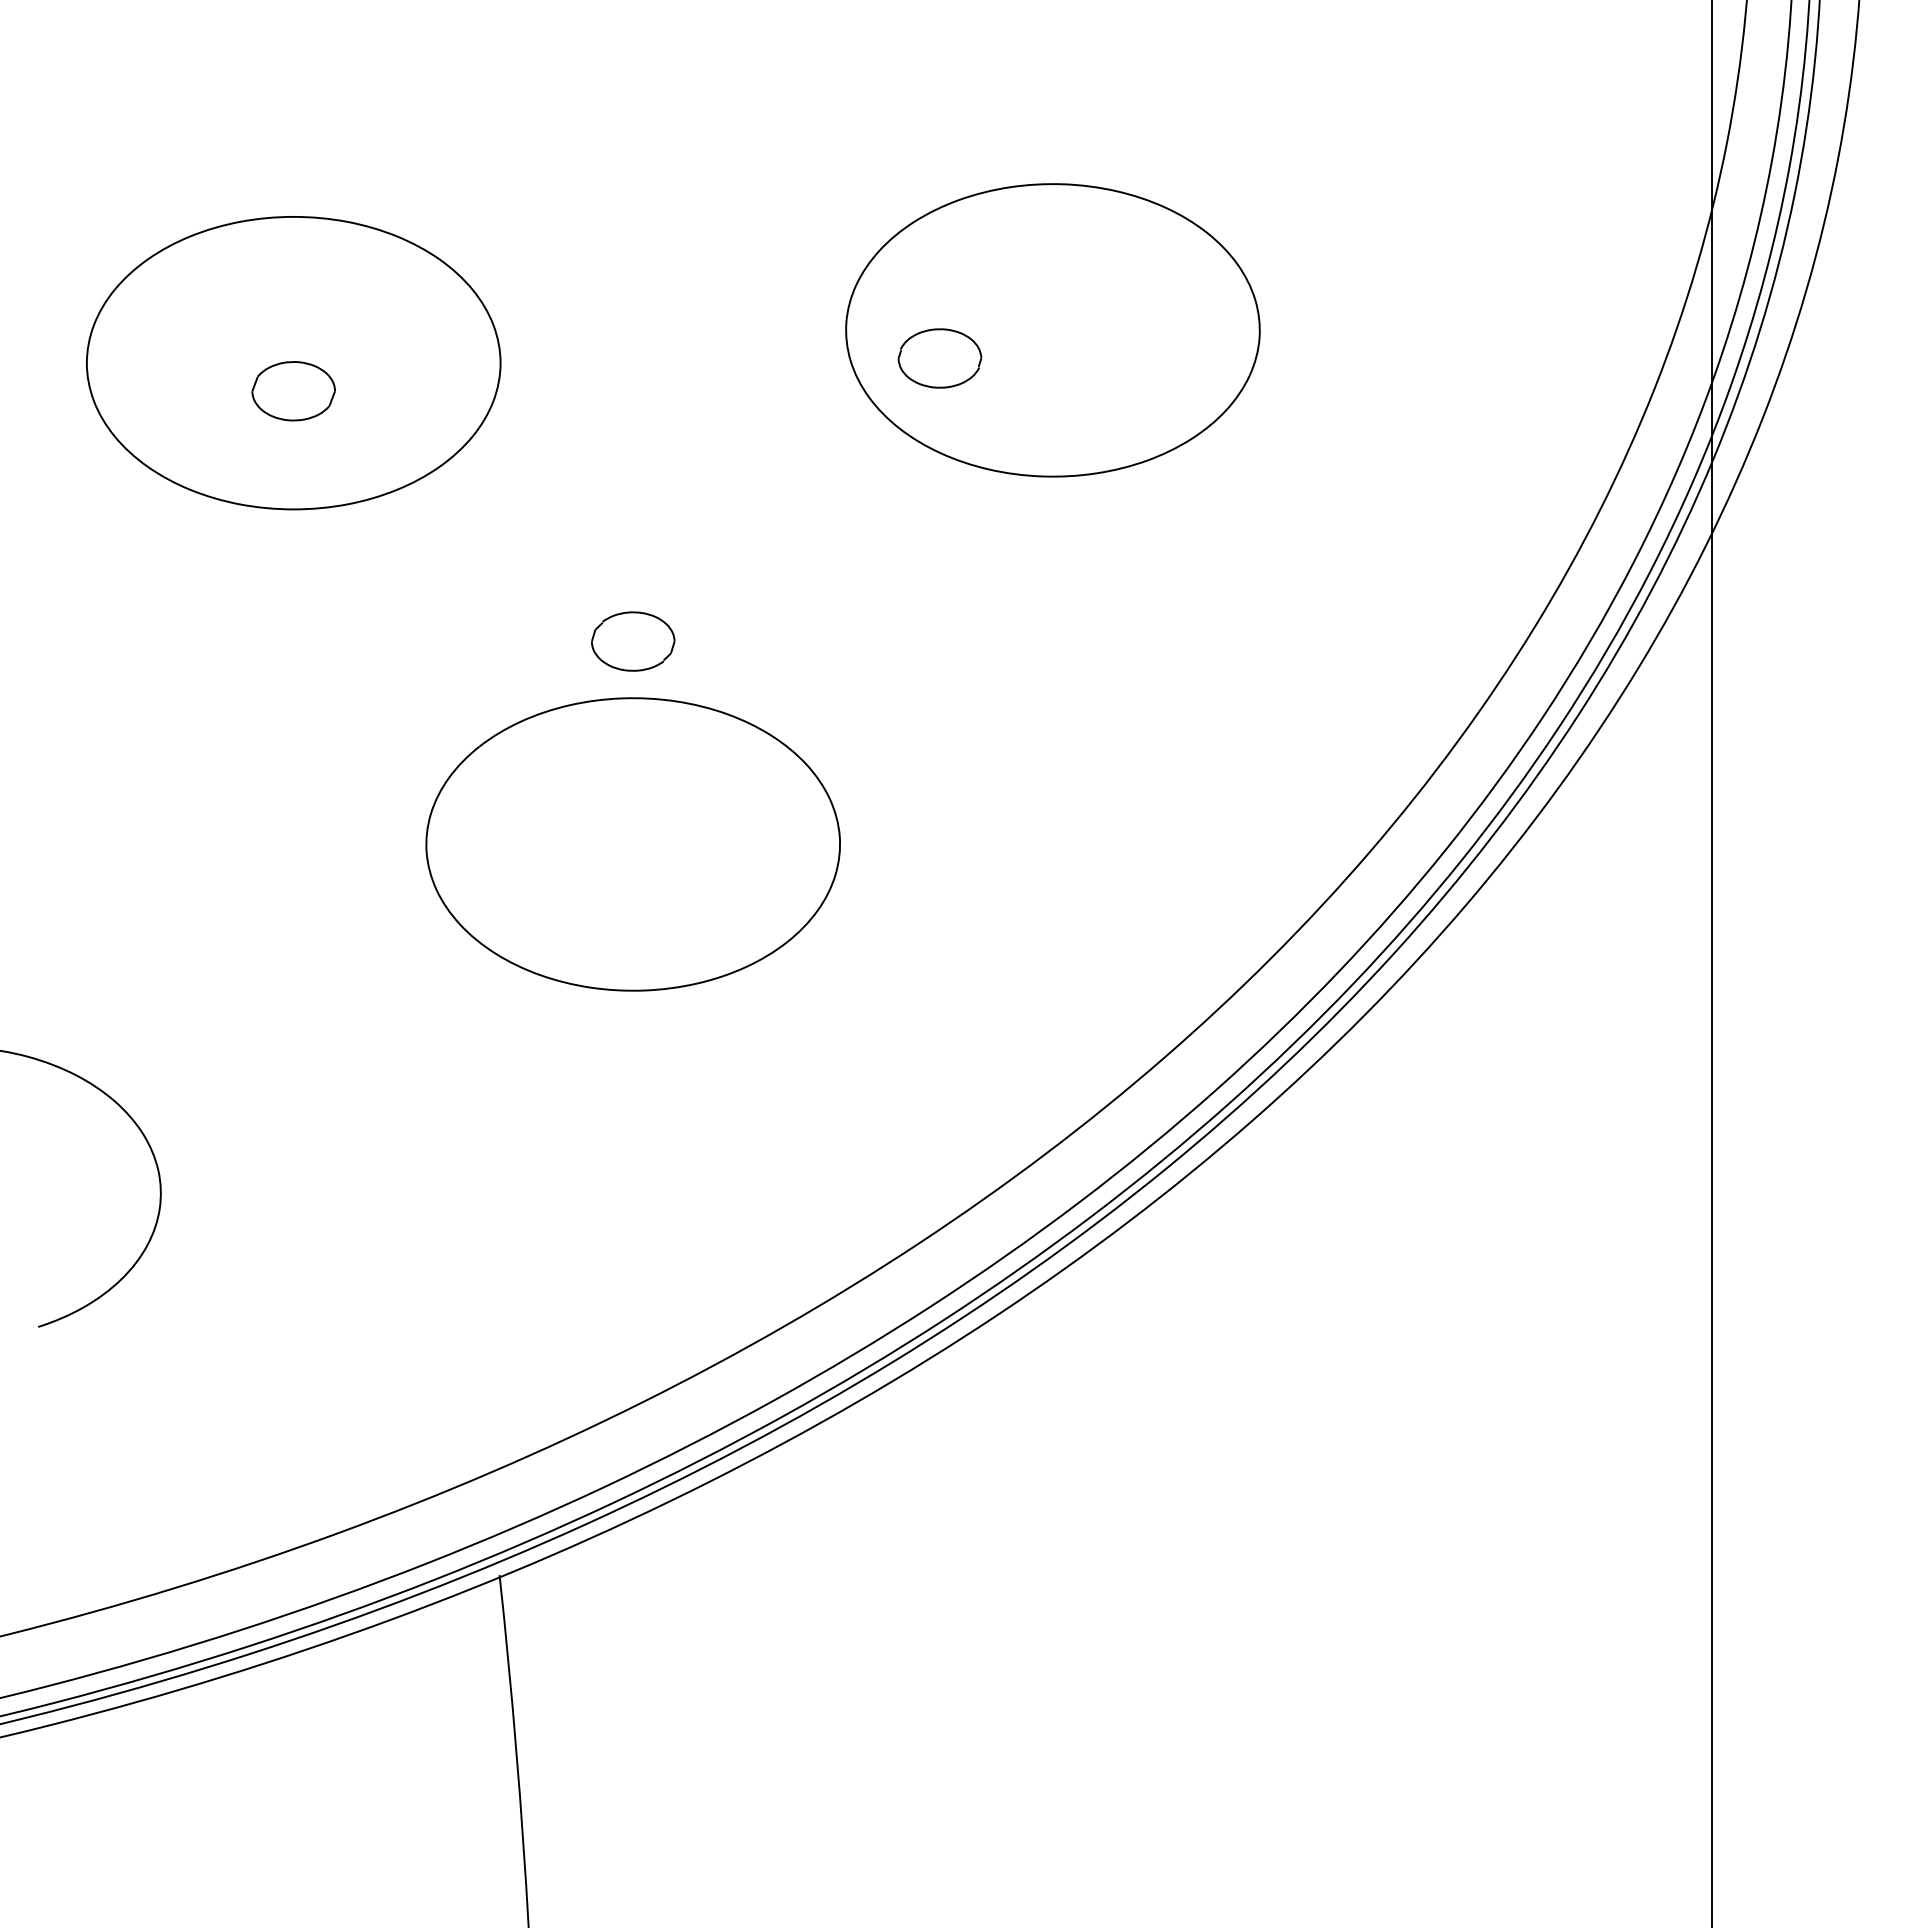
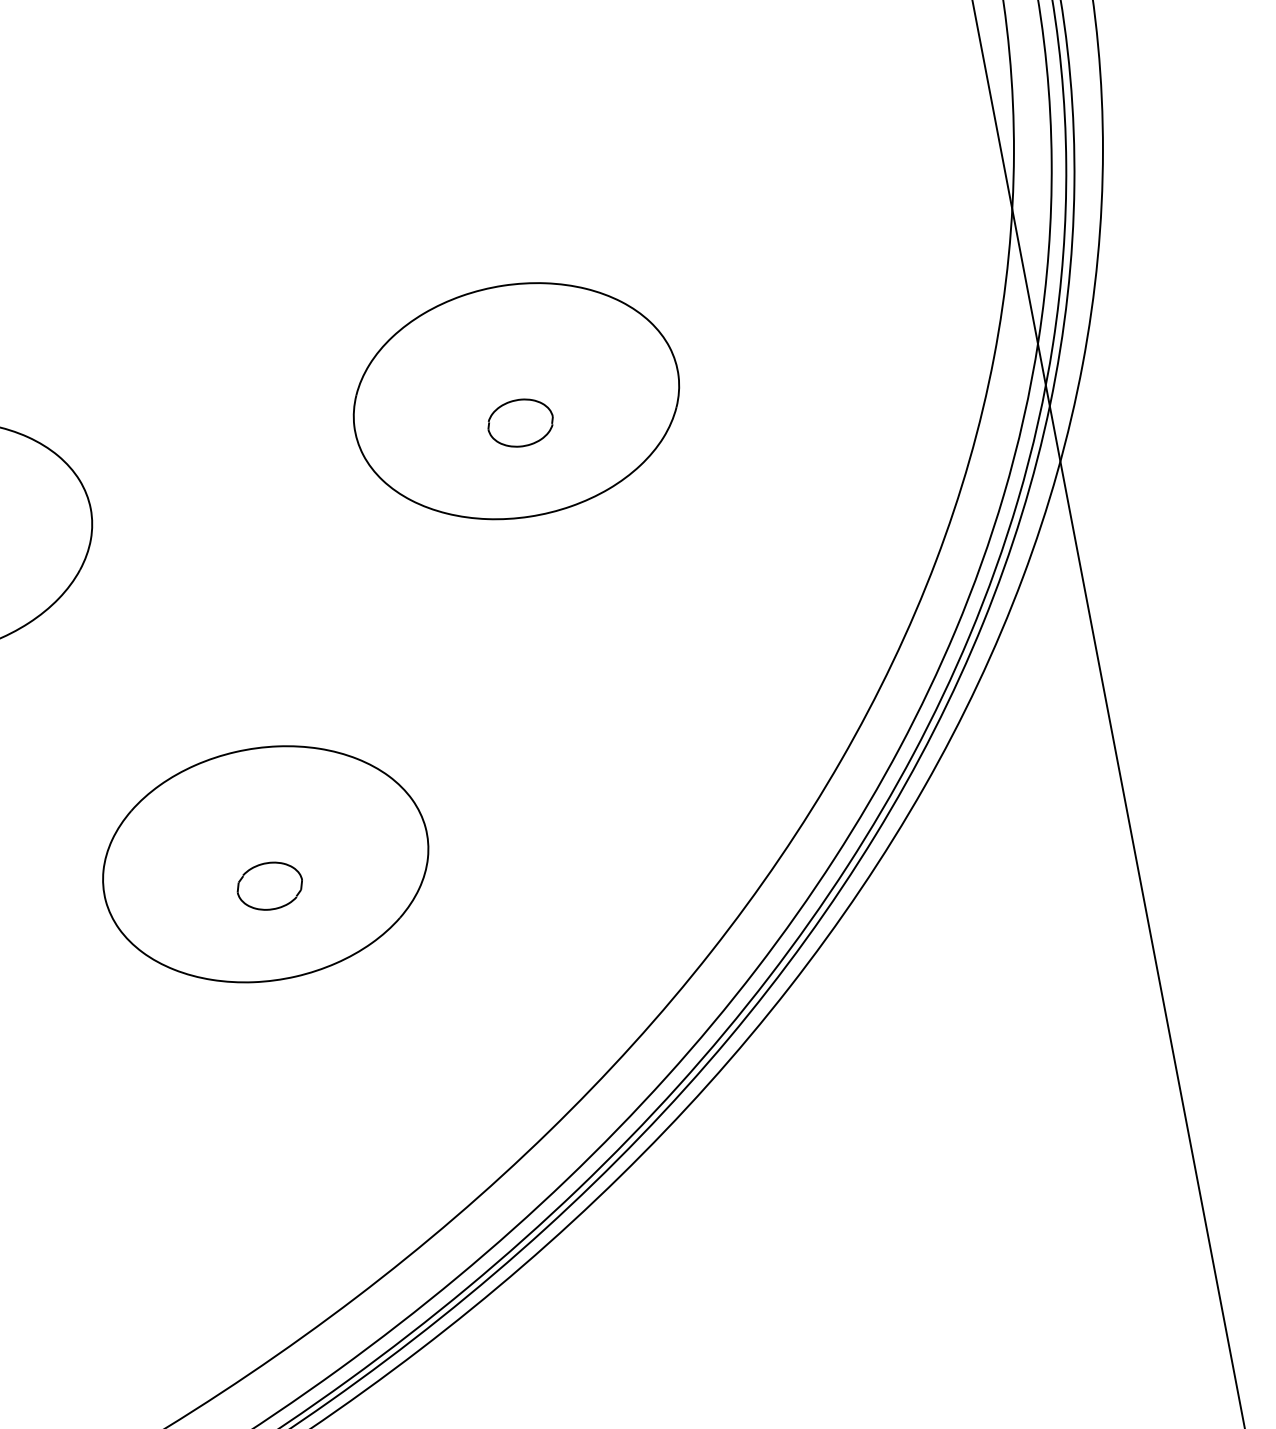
part: (939, 358) -> (520, 423), moved
part: (633, 641) -> (270, 886), moved

